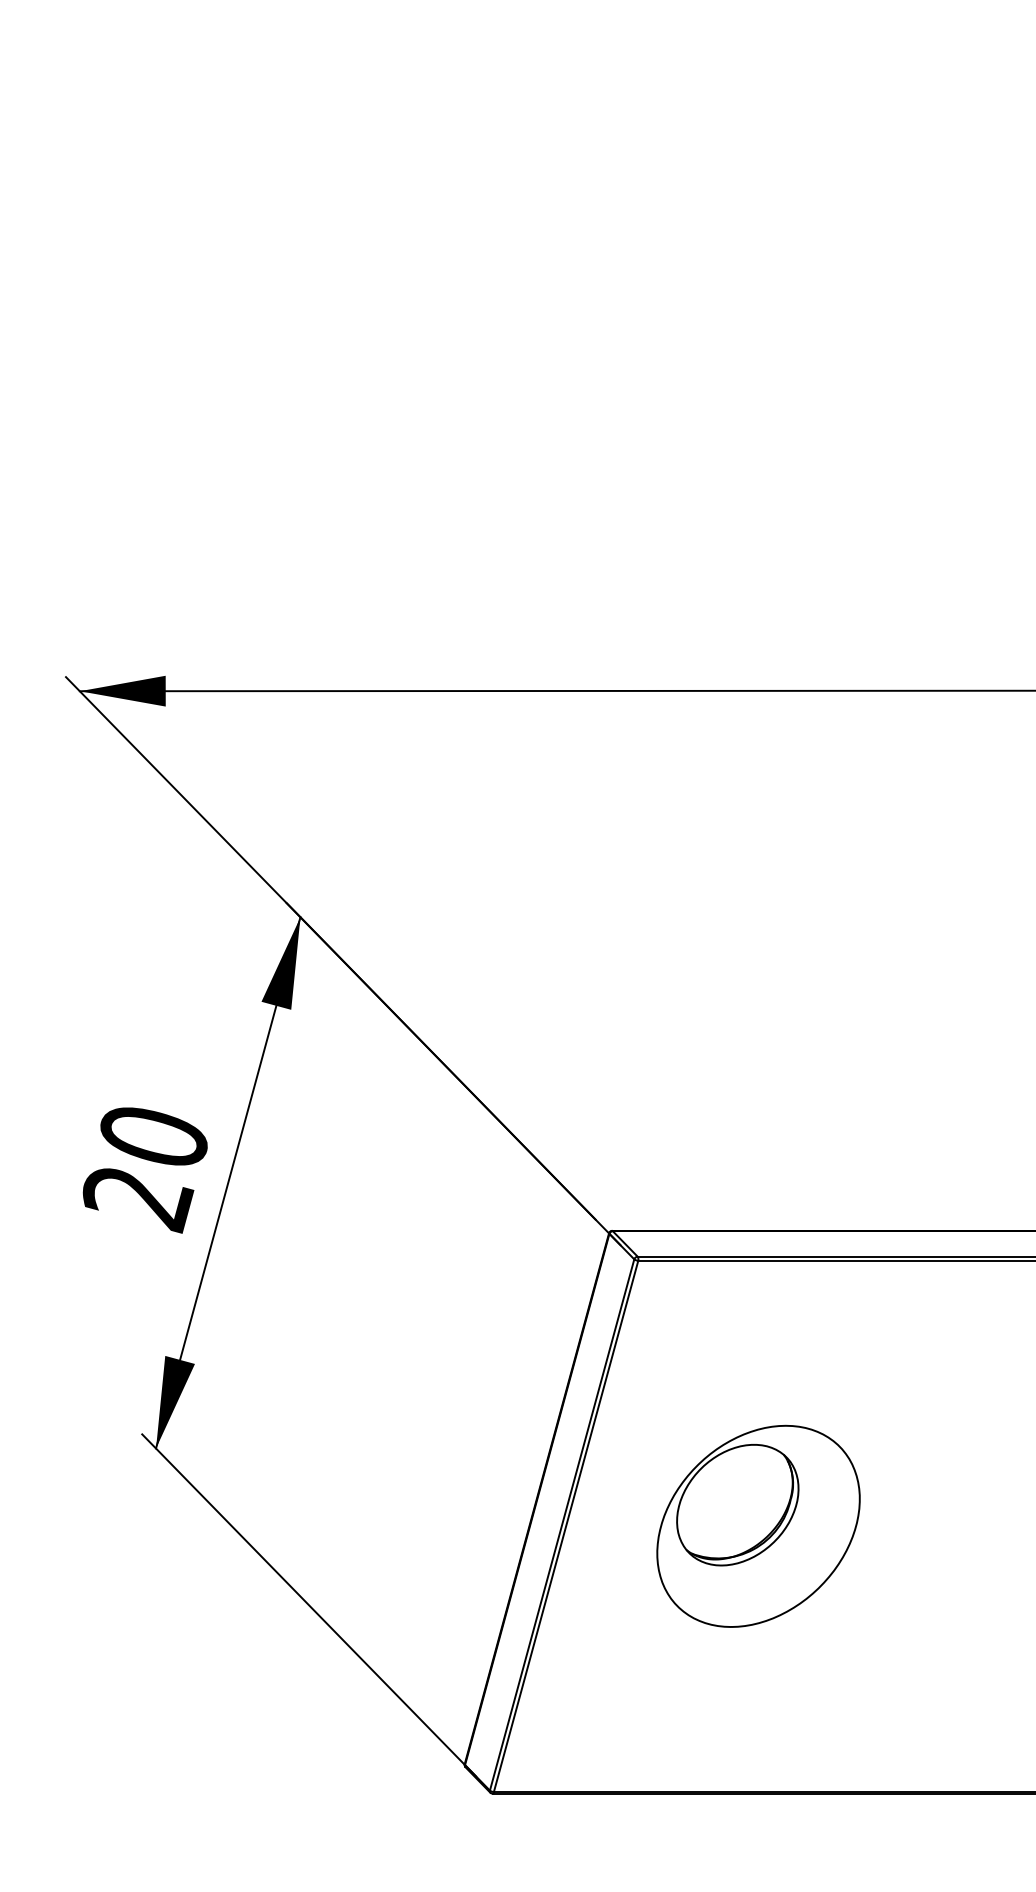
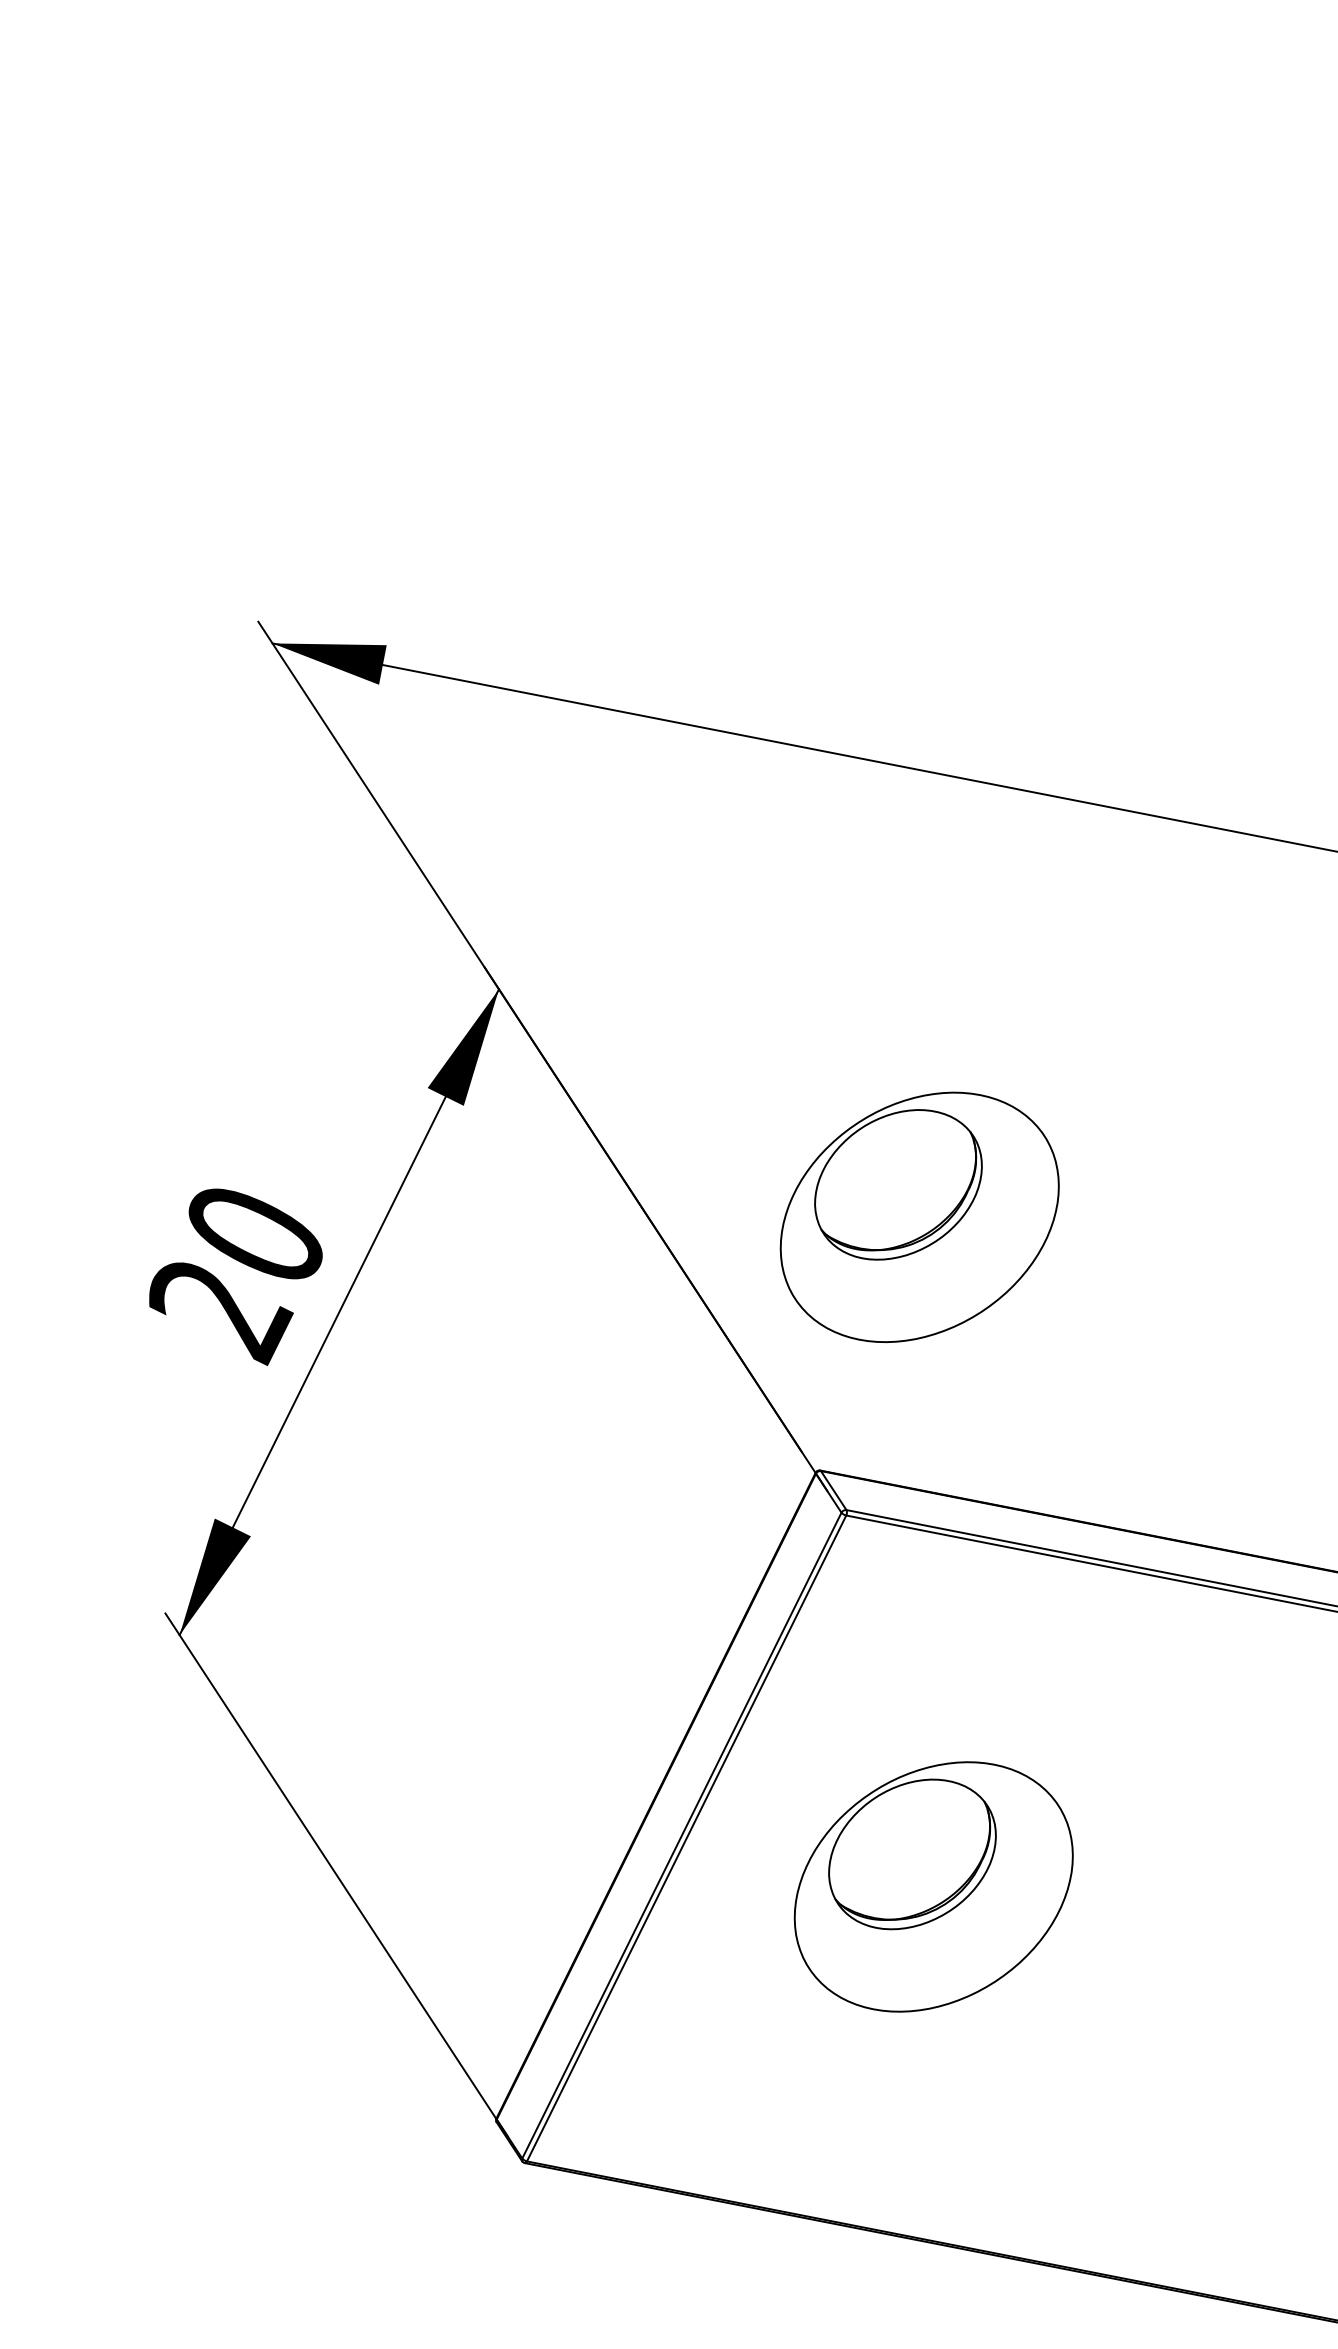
part: (649, 1025) -> (919, 1216), added

